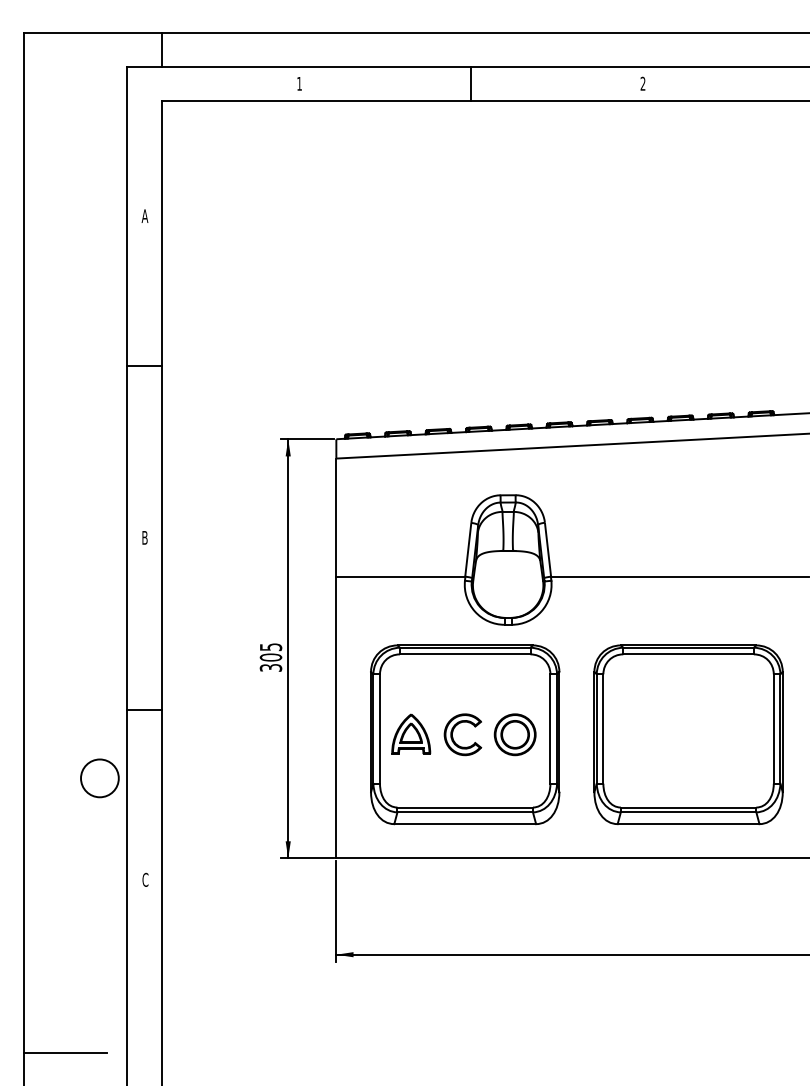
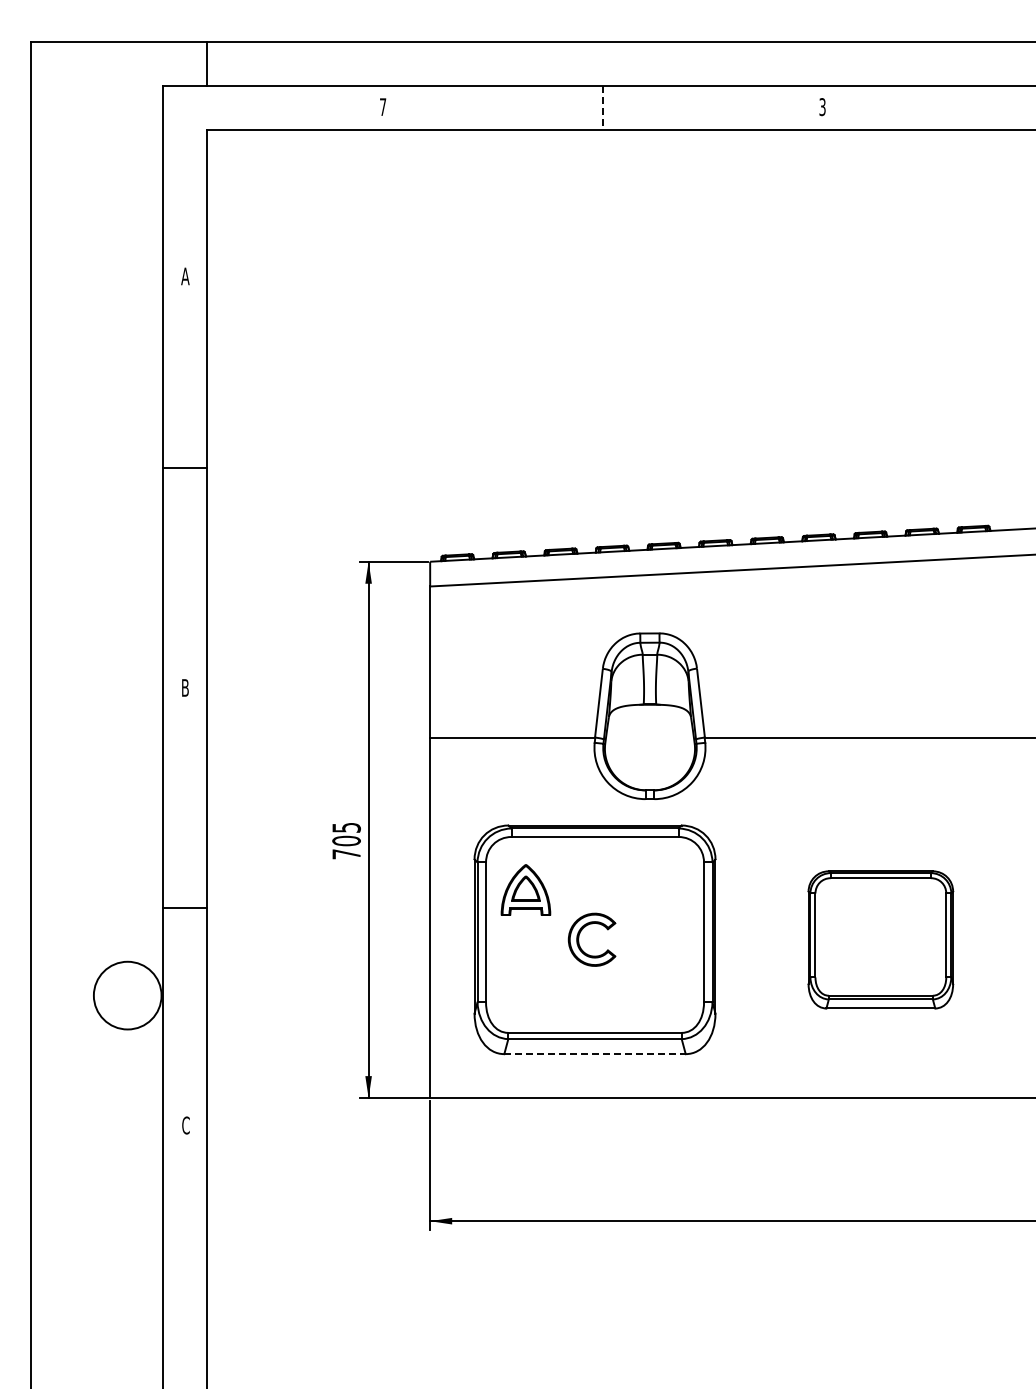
text: (299, 83) -> (383, 106), 1 -> 7
line: (471, 84) -> (602, 107), solid -> dashed
text: (643, 84) -> (822, 107), 2 -> 3
text: (270, 668) -> (346, 854), 305 -> 705
part: (410, 733) -> (525, 889), moved
part: (514, 734) -> (658, 939), removed
part: (688, 734) -> (880, 939), size x0.6
circle: (99, 778) -> (127, 995), size x1.4
line: (465, 824) -> (595, 1054), solid -> dashed
line: (65, 1053) -> (83, 1347), removed

